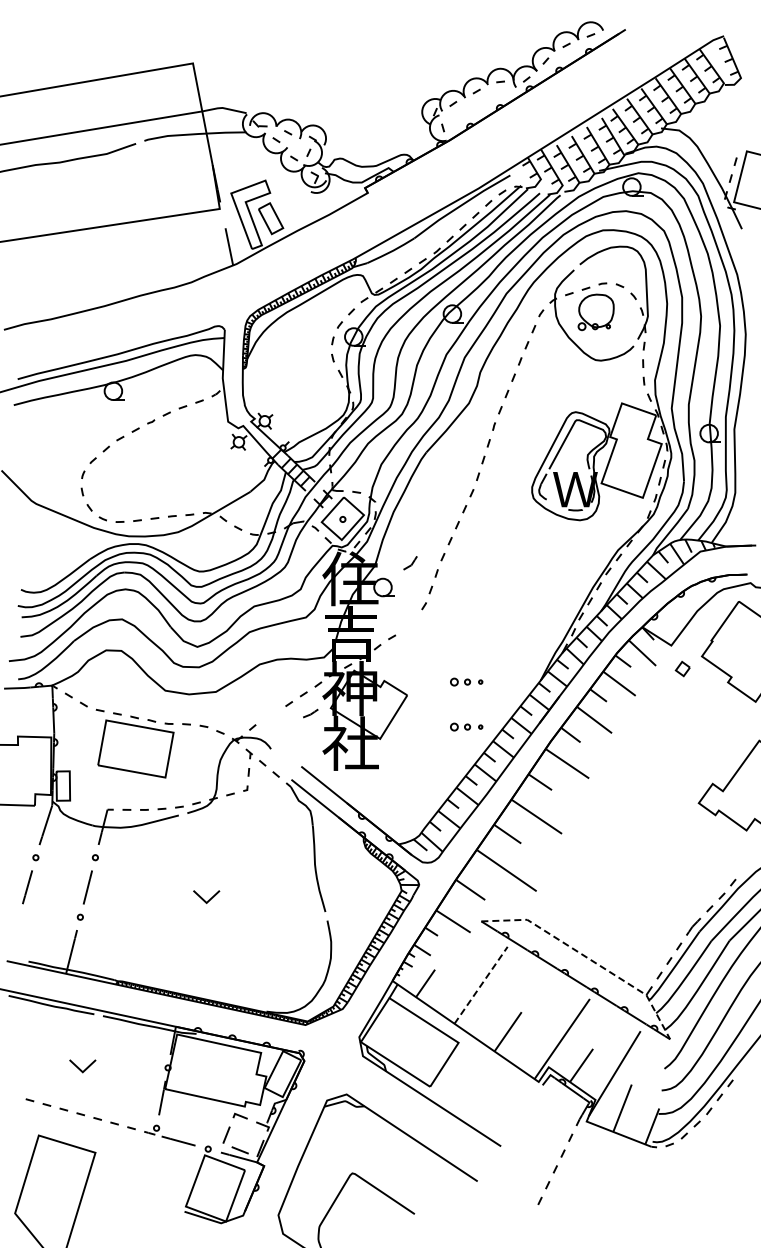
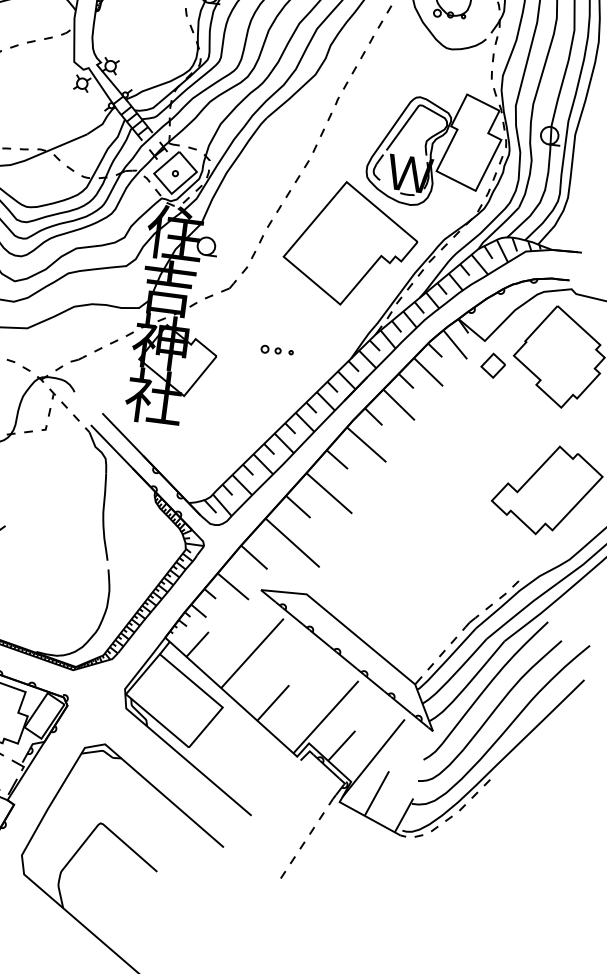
part: (410, 563) -> (228, 286), moved
part: (526, 566) -> (351, 243), added
part: (682, 668) -> (493, 365), size x1.67
line: (310, 713) -> (78, 358), moved
part: (466, 726) -> (271, 394), removed
line: (588, 958) -> (362, 640), dashed -> solid
line: (481, 985) -> (252, 653), dashed -> solid

